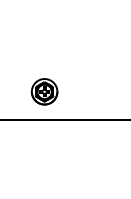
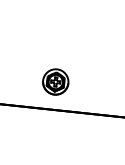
part: (44, 91) -> (55, 81), moved

